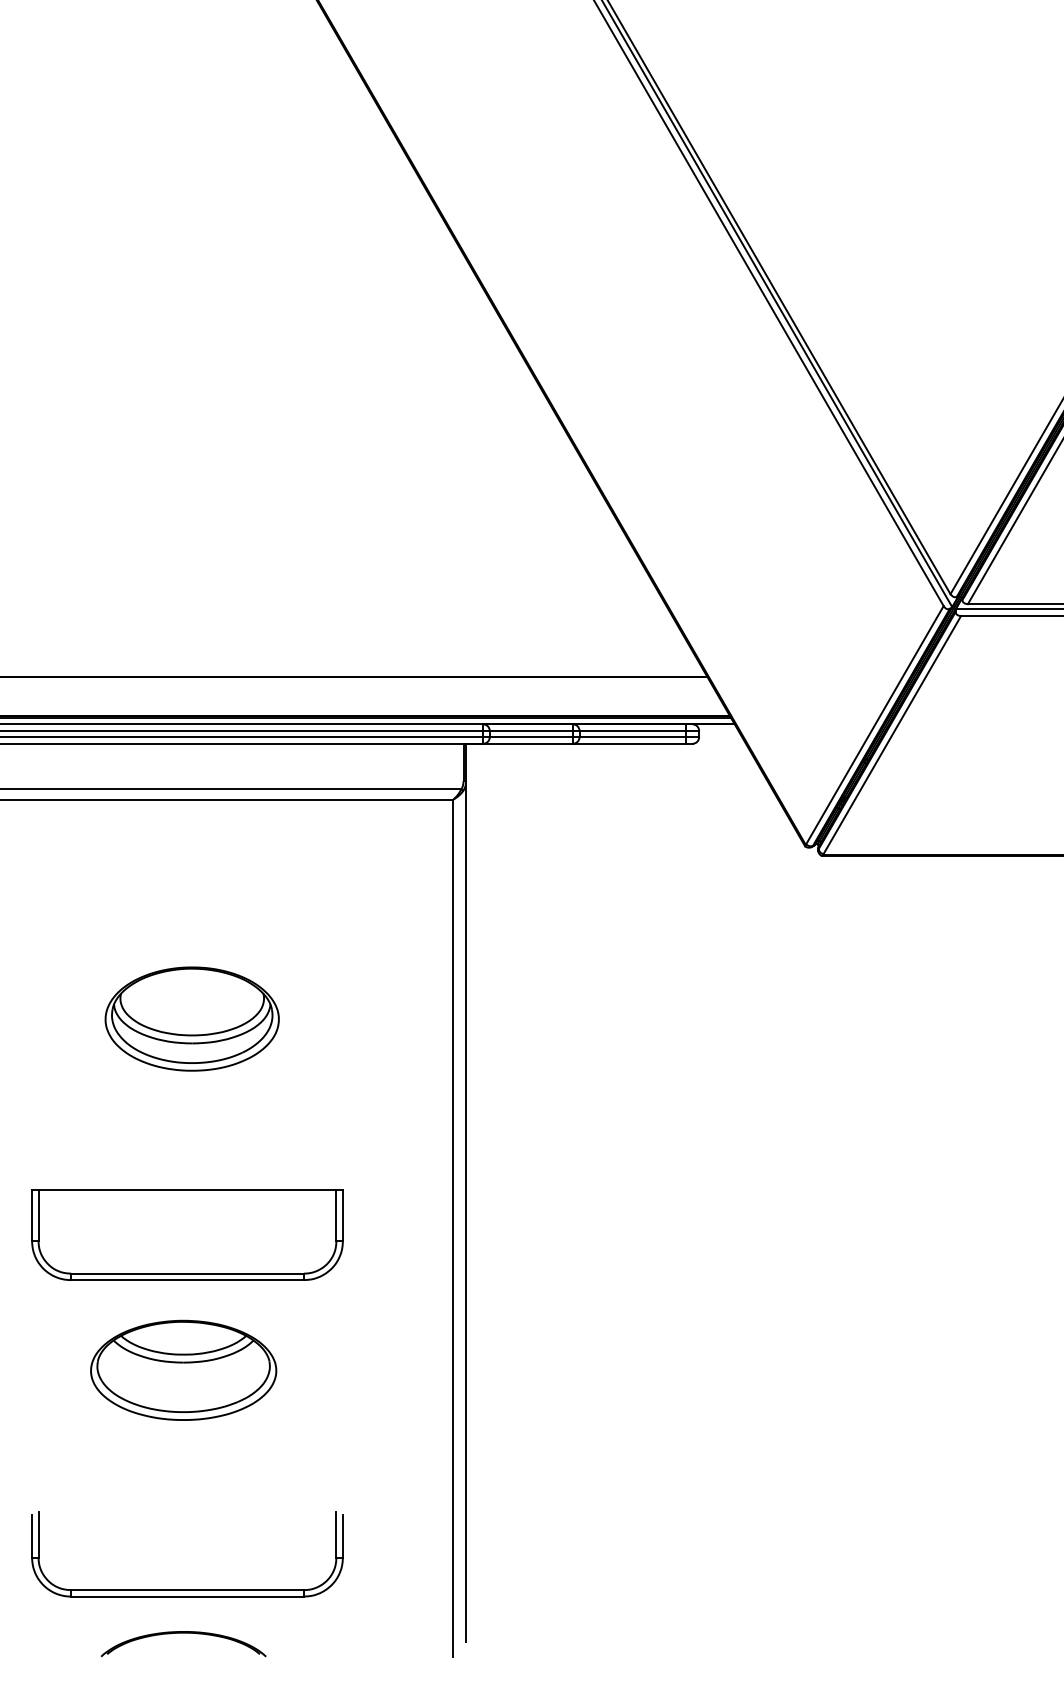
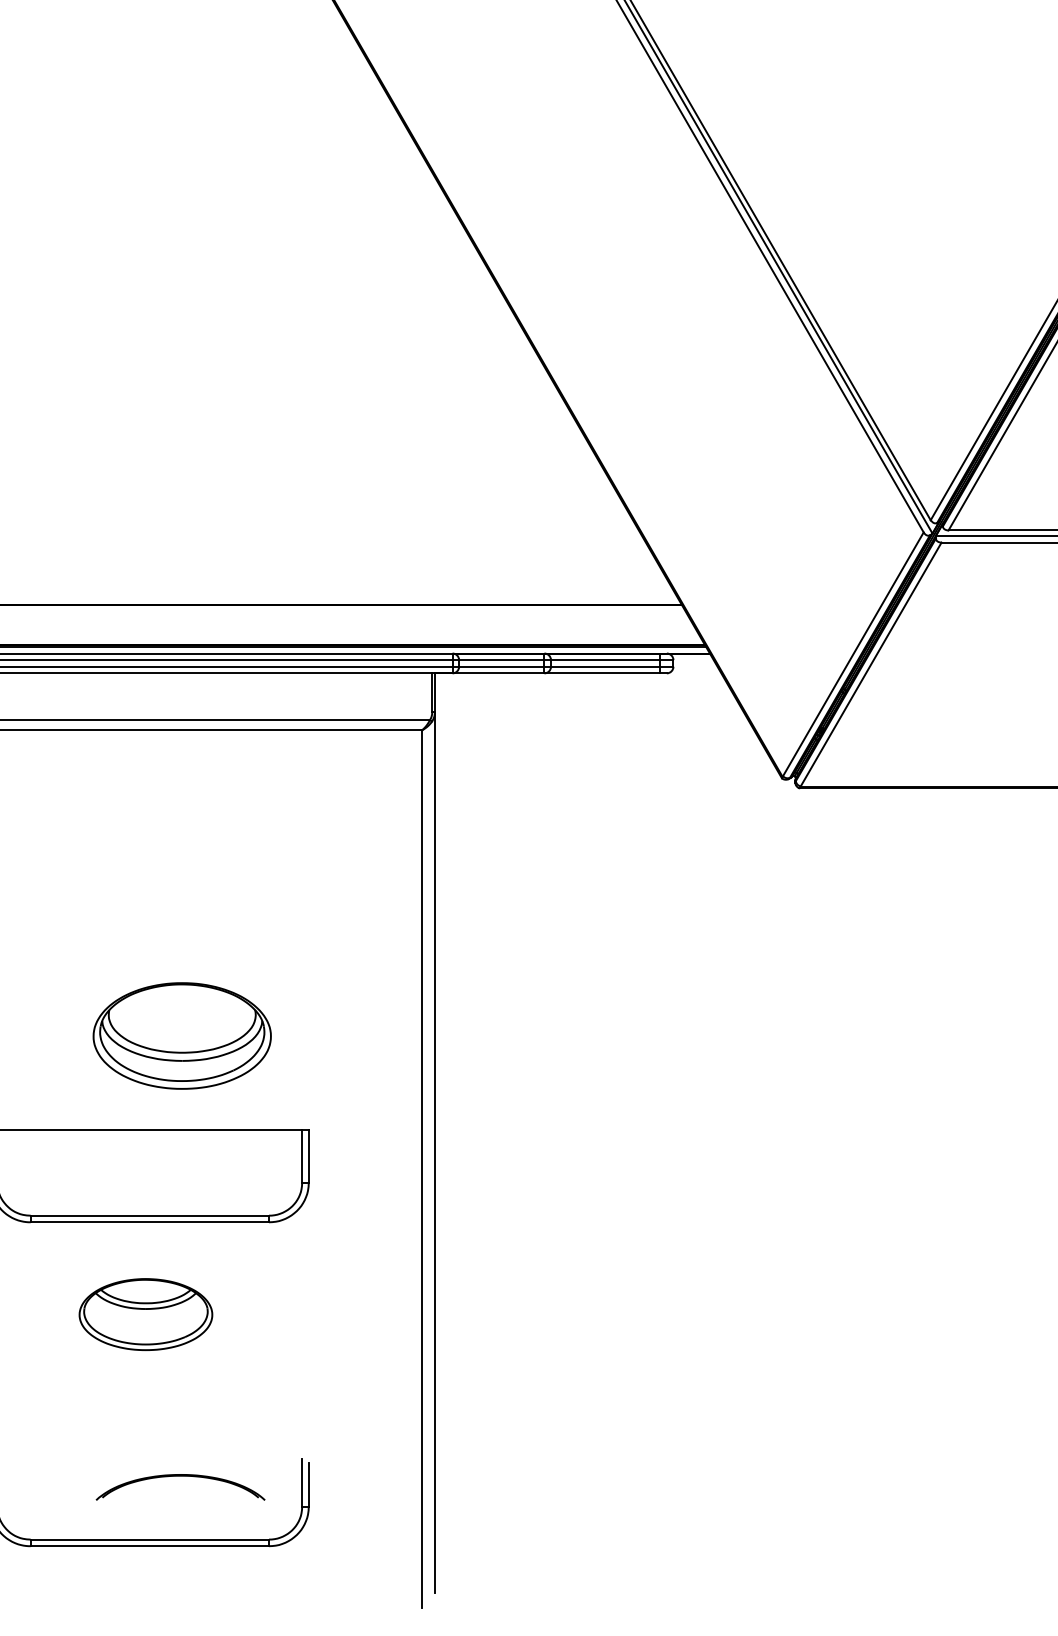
part: (191, 1018) -> (181, 1035), moved
part: (183, 1369) -> (145, 1313), size x0.7
part: (183, 1633) -> (180, 1476), moved

